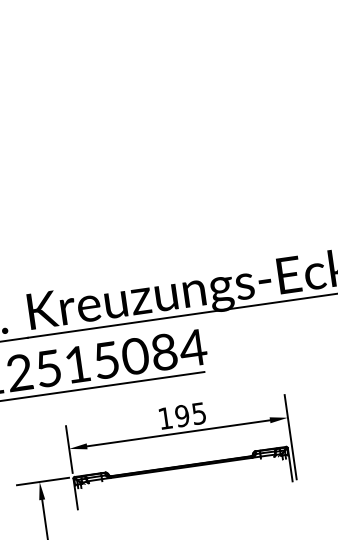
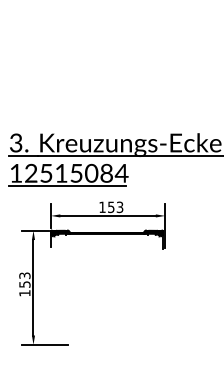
text: (190, 413) -> (115, 206), 195 -> 153

